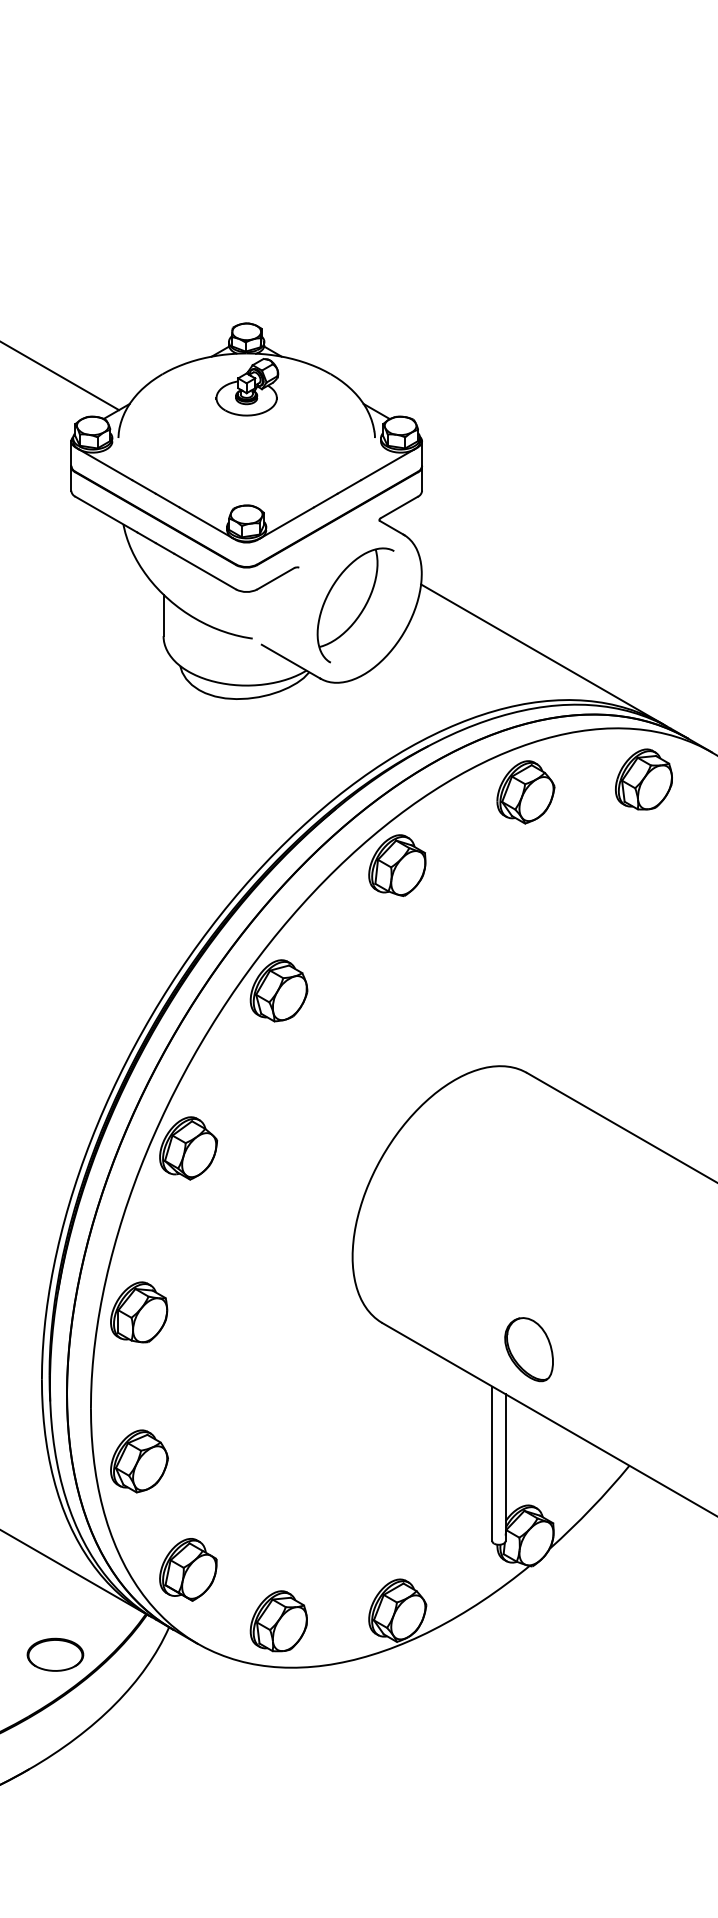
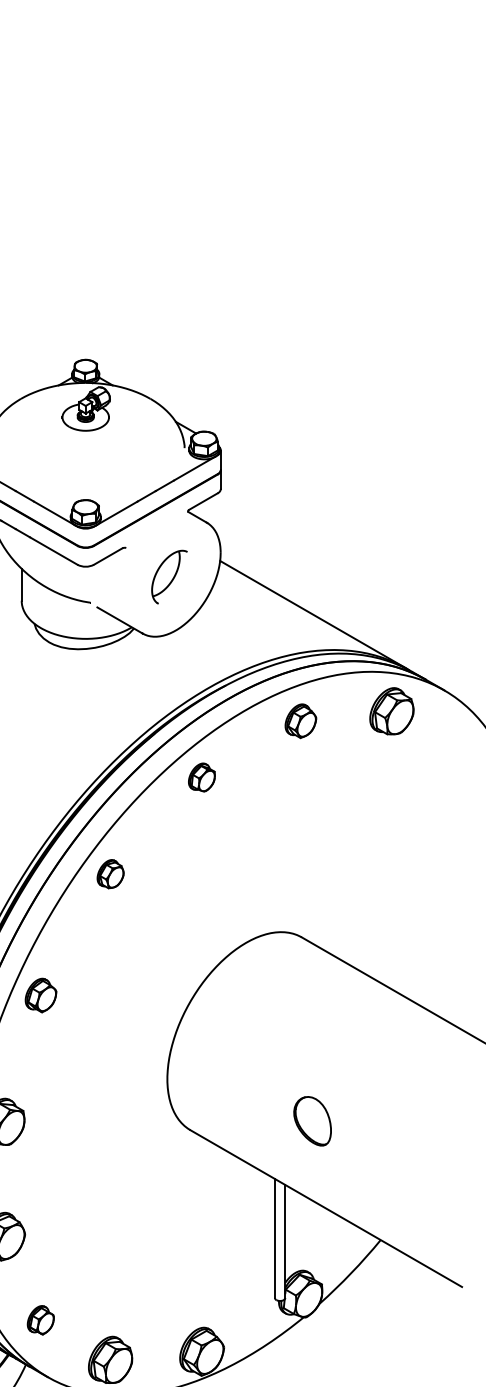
part: (355, 605) -> (169, 577), size x0.6
part: (525, 792) -> (300, 721), size x0.7
part: (397, 865) -> (201, 777), size x0.6
part: (278, 990) -> (110, 873), size x0.6
part: (188, 1148) -> (40, 995), size x0.7
part: (528, 1349) -> (312, 1121), moved
part: (188, 1569) -> (40, 1320), size x0.6

